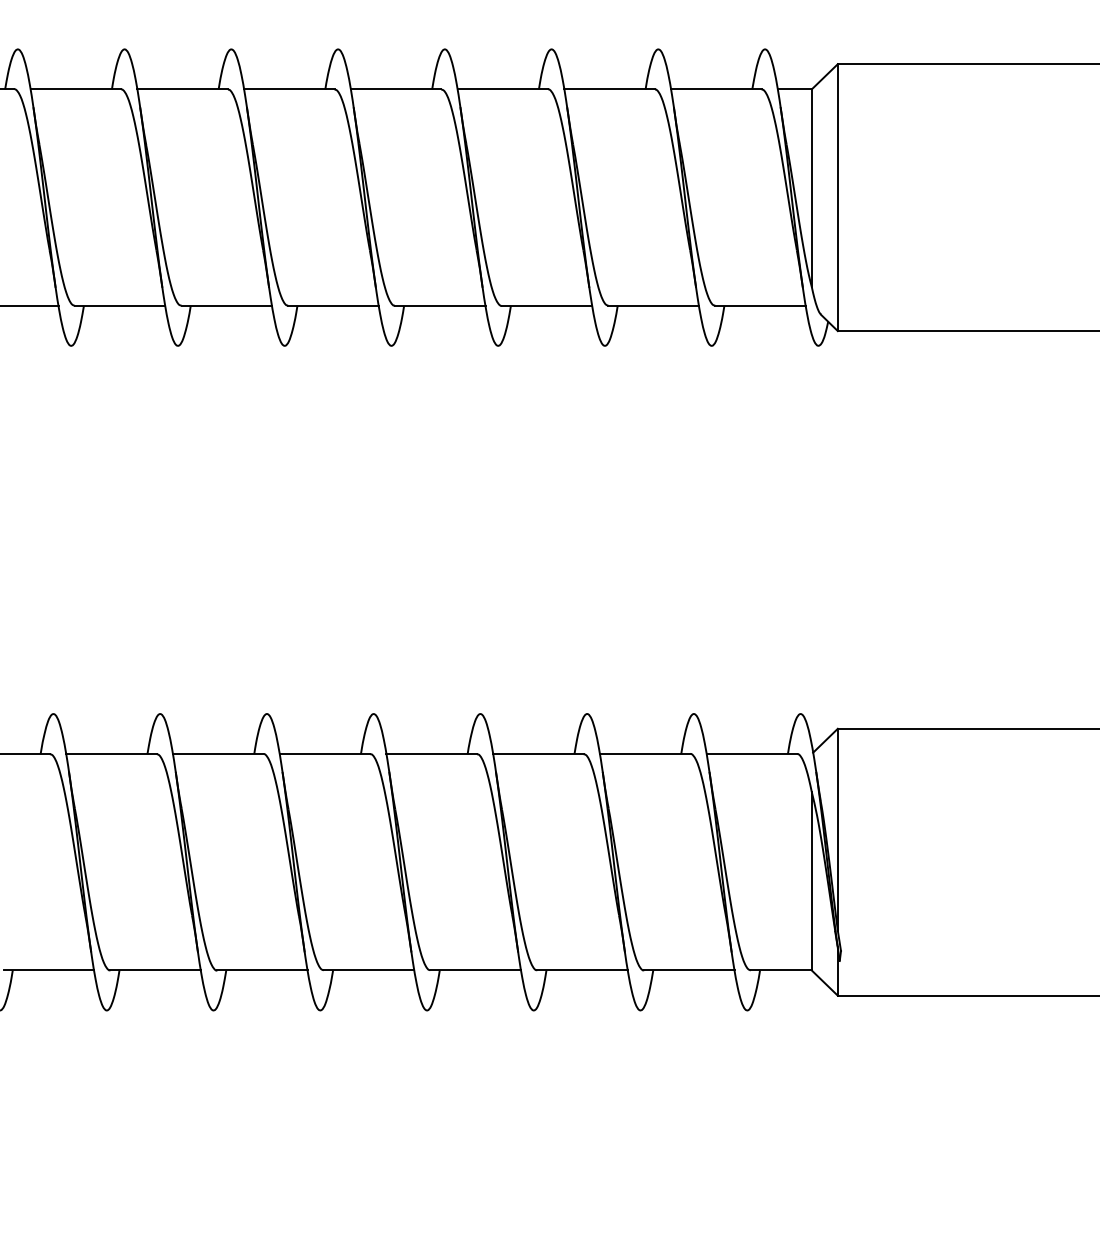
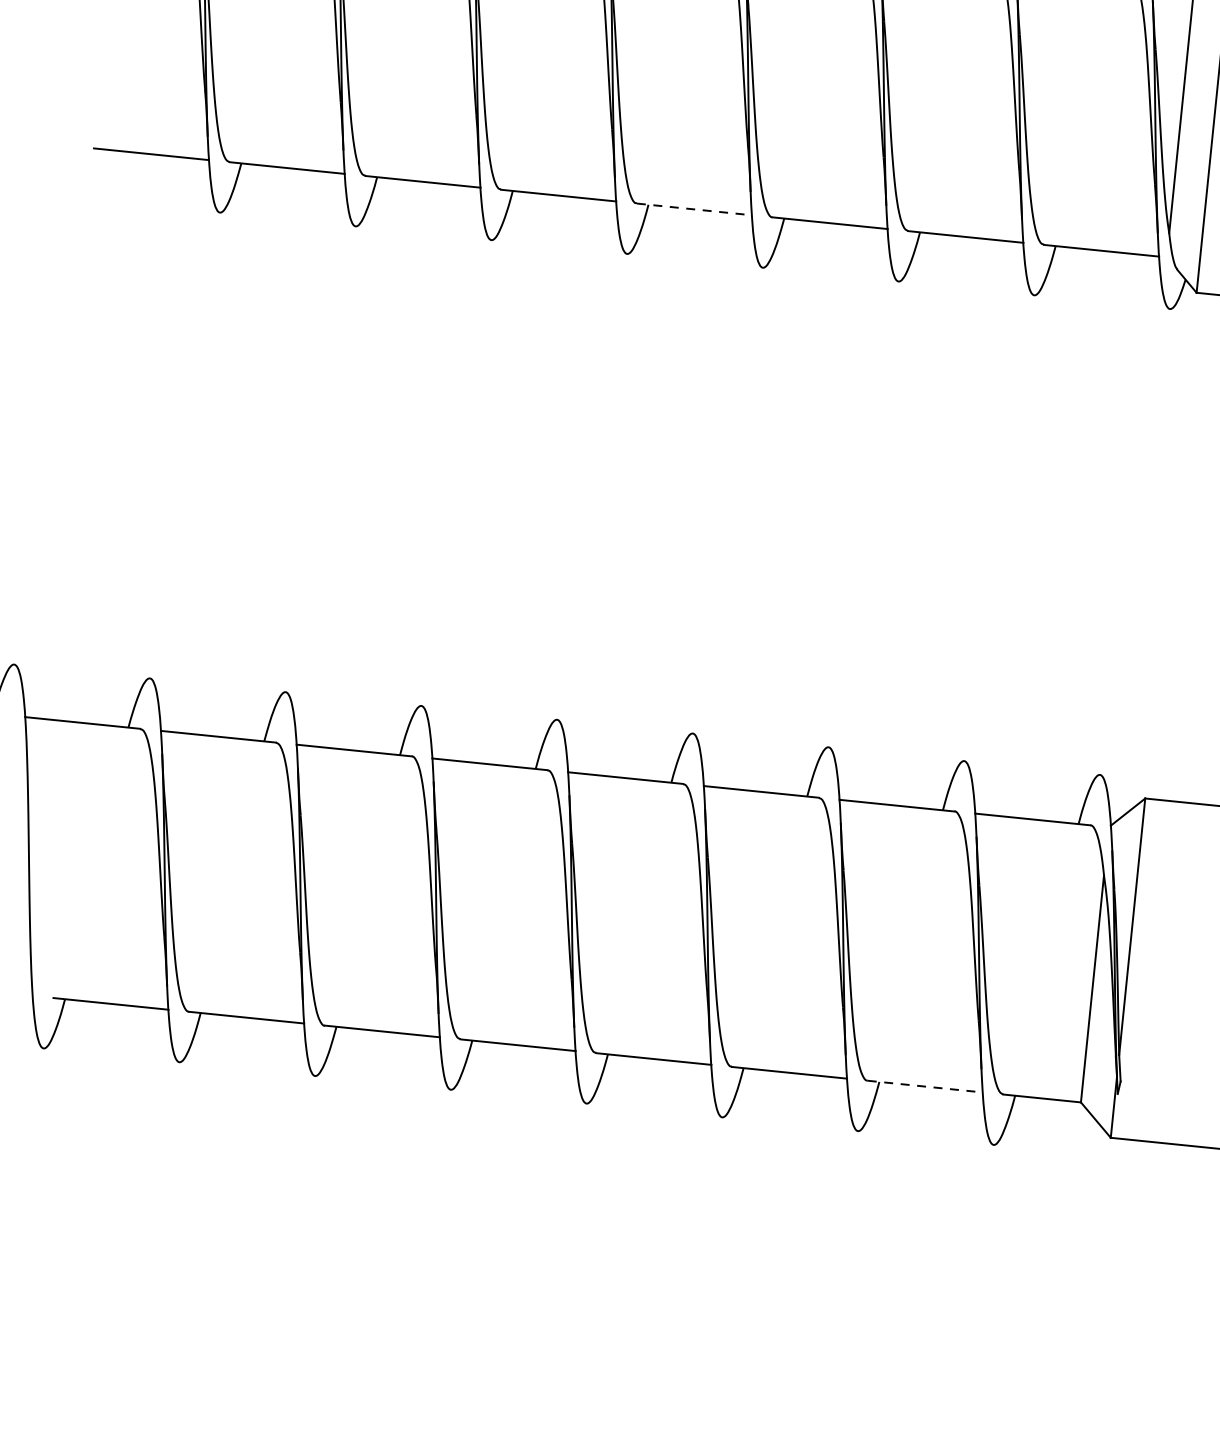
line: (440, 305) -> (694, 208), solid -> dashed
line: (689, 970) -> (925, 1086), solid -> dashed

